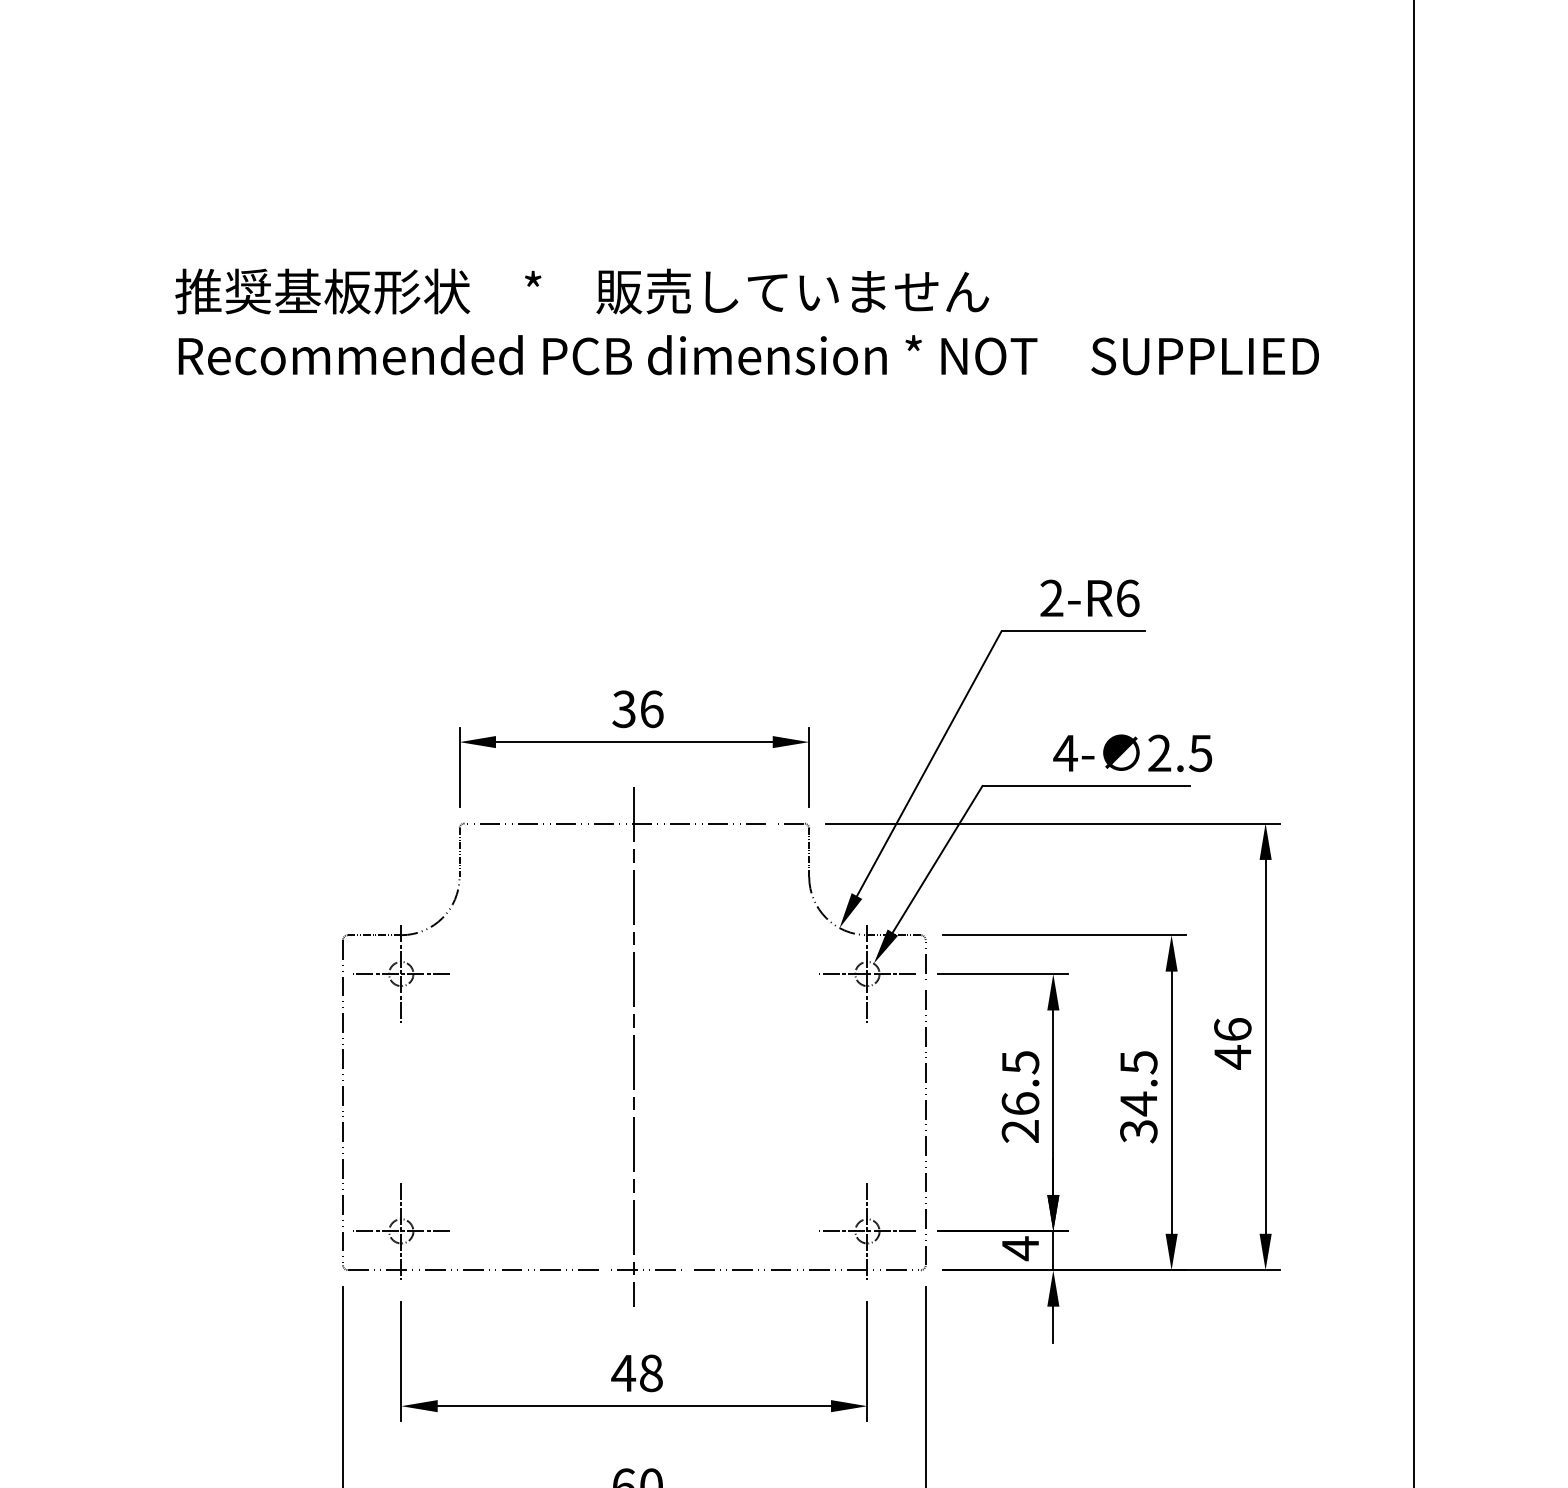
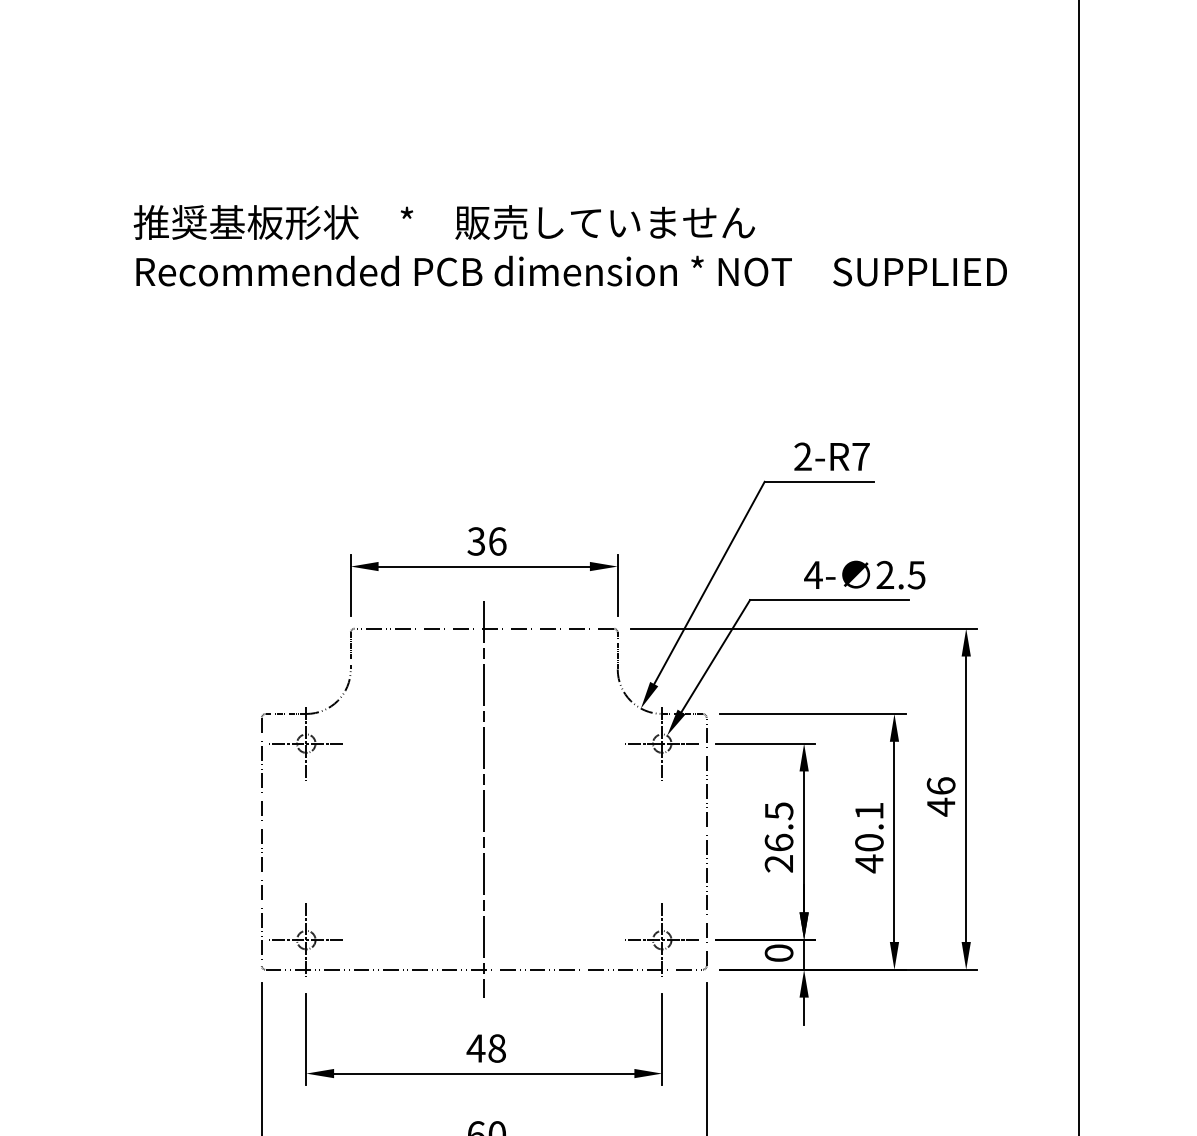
text: (1127, 597) -> (860, 456), 2-R6 -> 2-R7
text: (1138, 1096) -> (869, 837), 34.5 -> 40.1
text: (1019, 1247) -> (778, 952), 4 -> 0

